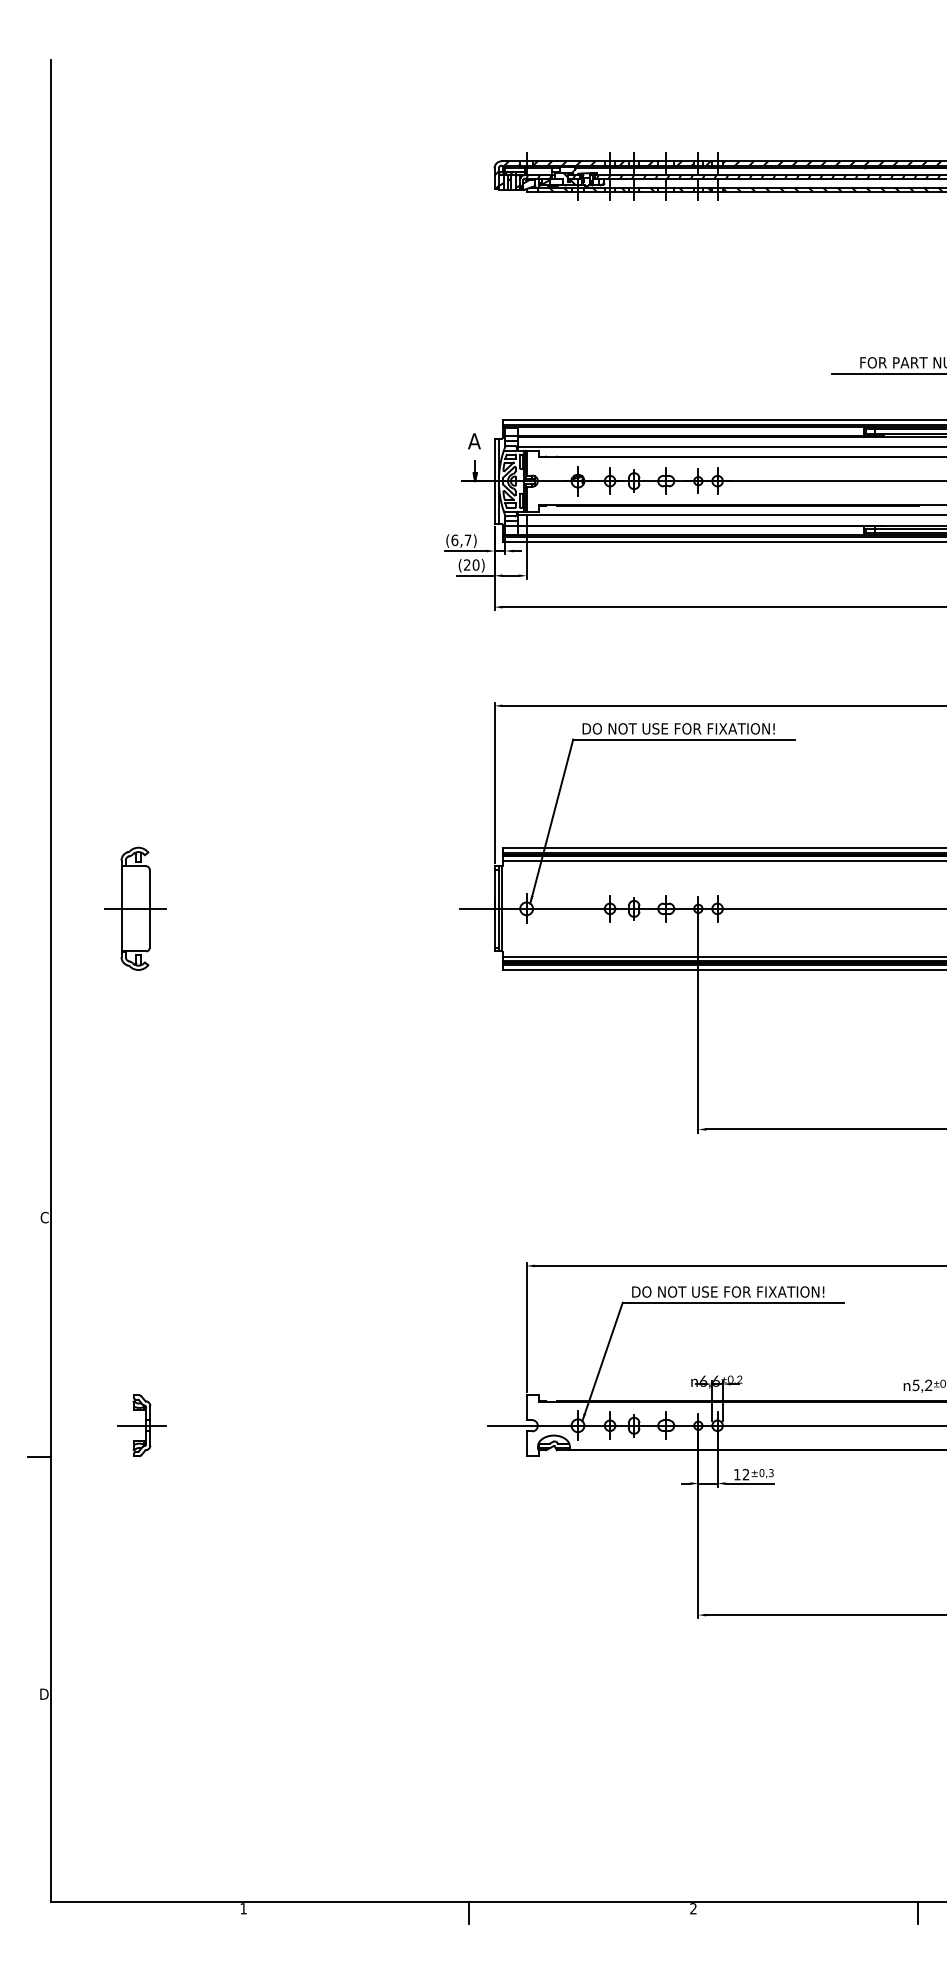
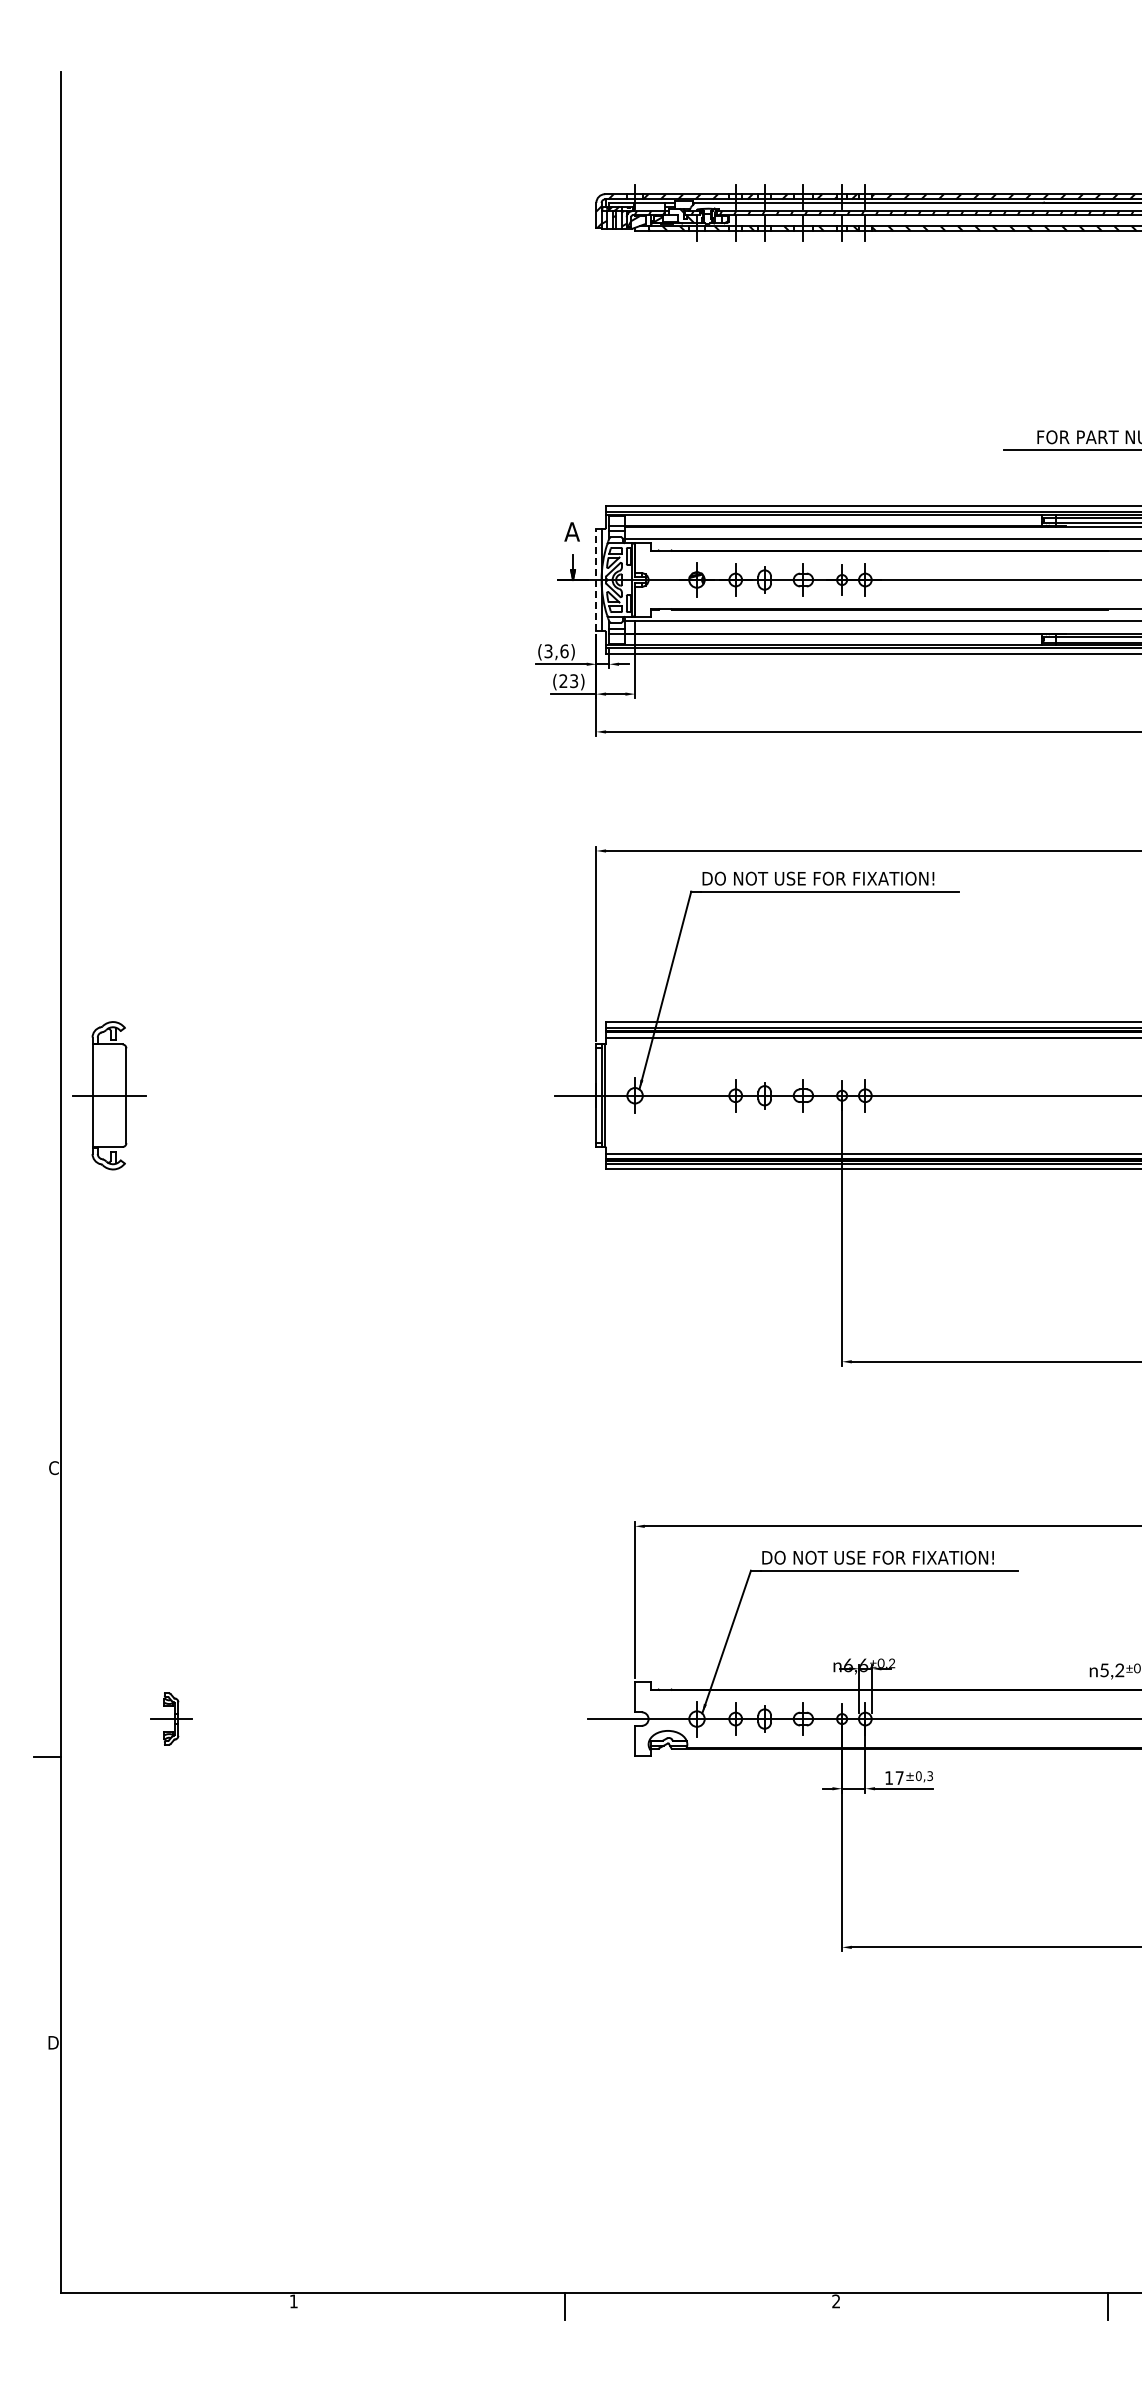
line: (494, 480) -> (596, 579), solid -> dashed
text: (461, 540) -> (556, 651), (6,7) -> (3,6)
text: (476, 565) -> (574, 681), (20) -> (23)
part: (135, 908) -> (109, 1095), moved
part: (142, 1425) -> (171, 1718), size x0.7
text: (745, 1474) -> (899, 1777), 12 -> 17

